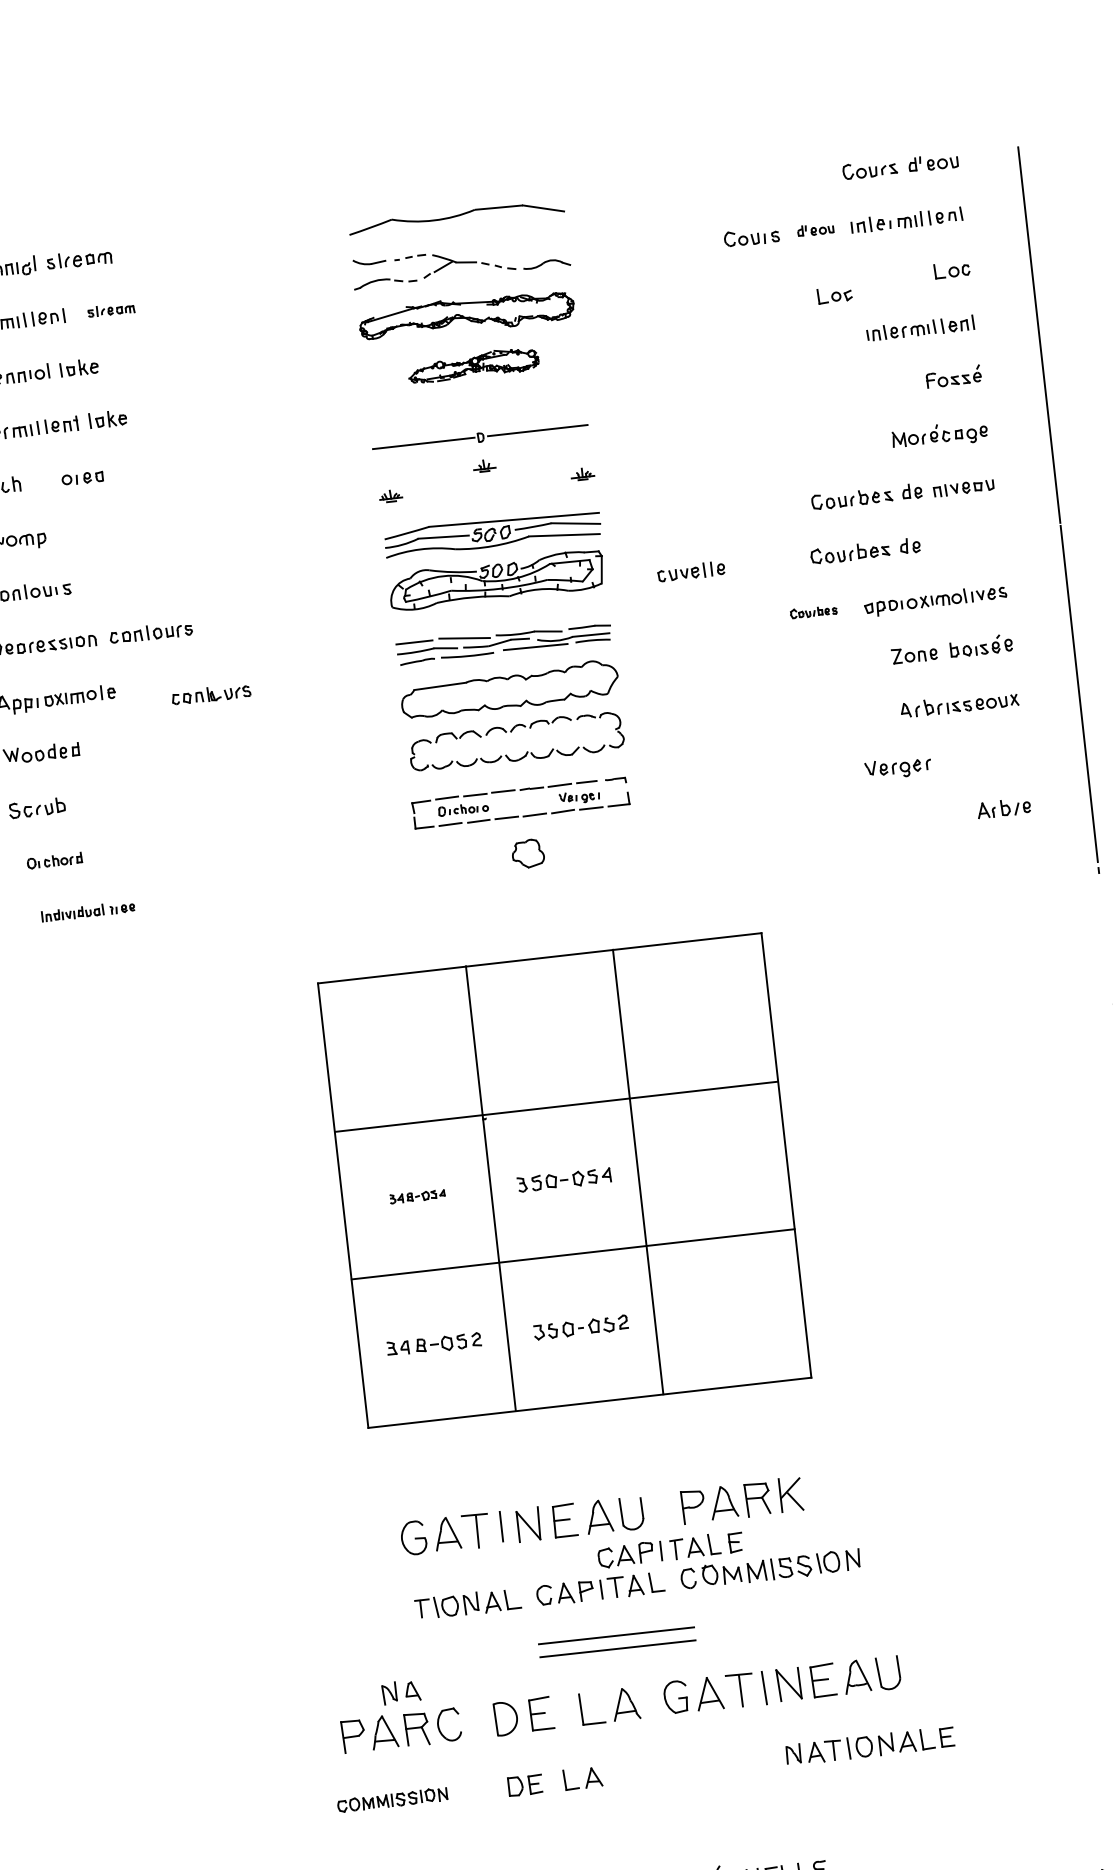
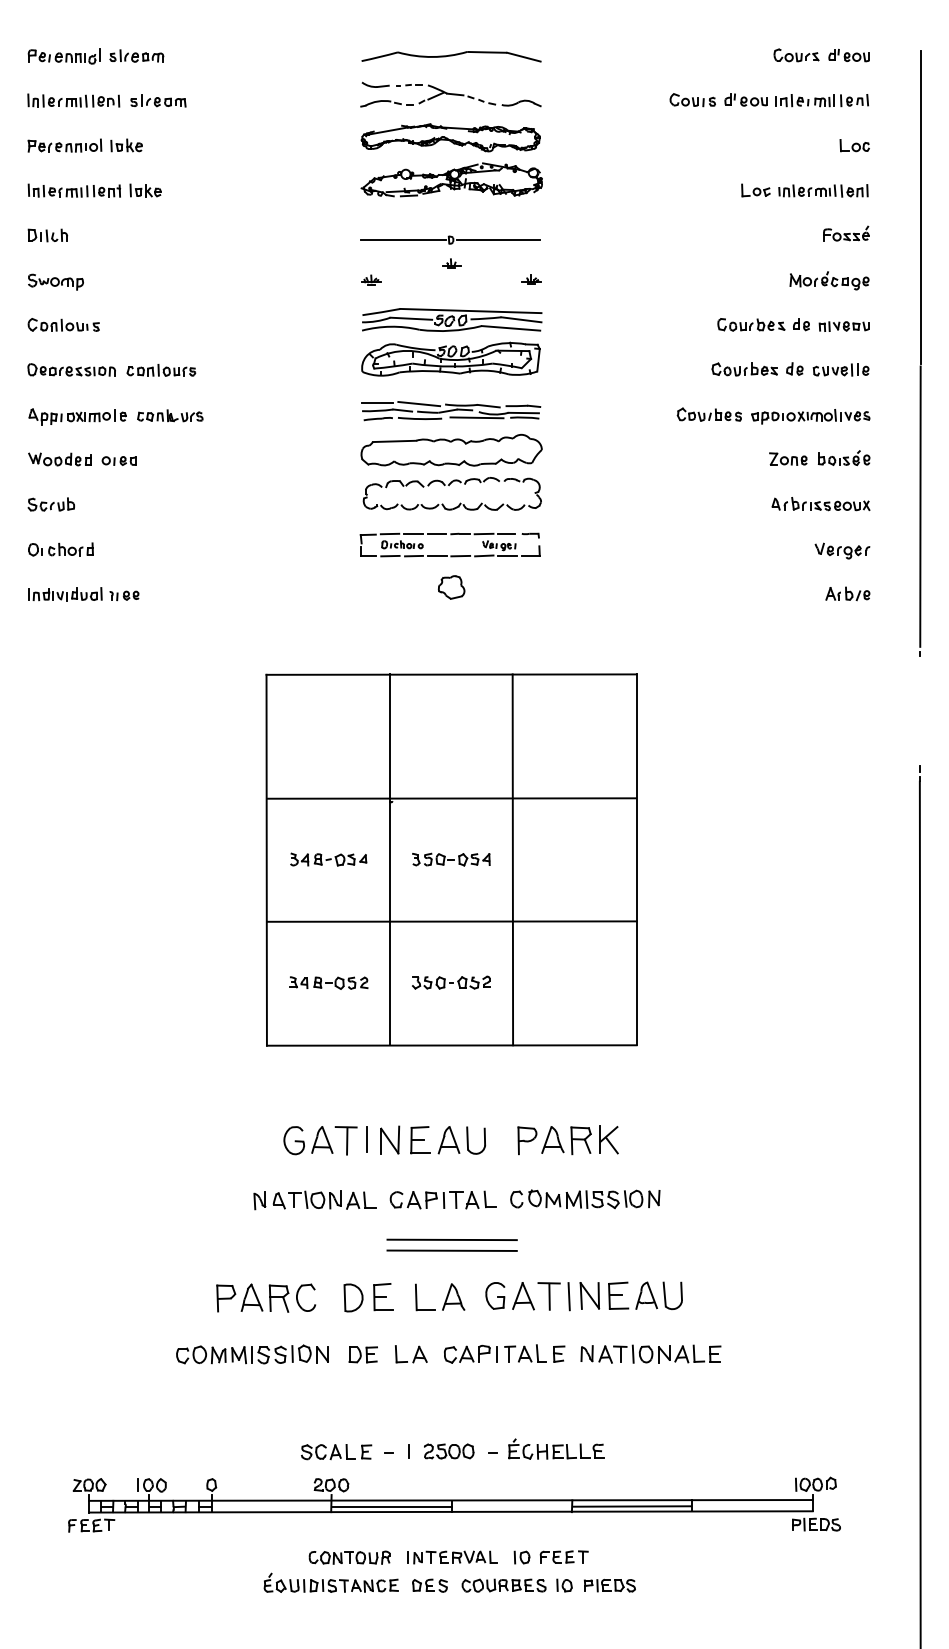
part: (814, 229) -> (745, 99), size x1.43
part: (834, 295) -> (755, 190), moved
part: (111, 309) -> (158, 100), size x1.43
part: (473, 364) -> (451, 179), size x1.67
part: (81, 477) -> (118, 460), moved
part: (690, 571) -> (840, 369), moved
part: (812, 611) -> (708, 414), size x1.67
part: (211, 693) -> (170, 415), moved
part: (898, 767) -> (842, 550), moved
part: (54, 860) -> (60, 549), size x1.43
part: (87, 911) -> (83, 594), size x1.43
part: (417, 1196) -> (328, 859), size x1.67
part: (670, 1549) -> (504, 1353), moved
part: (401, 1692) -> (269, 1200), moved
part: (392, 1800) -> (252, 1354), size x1.67

